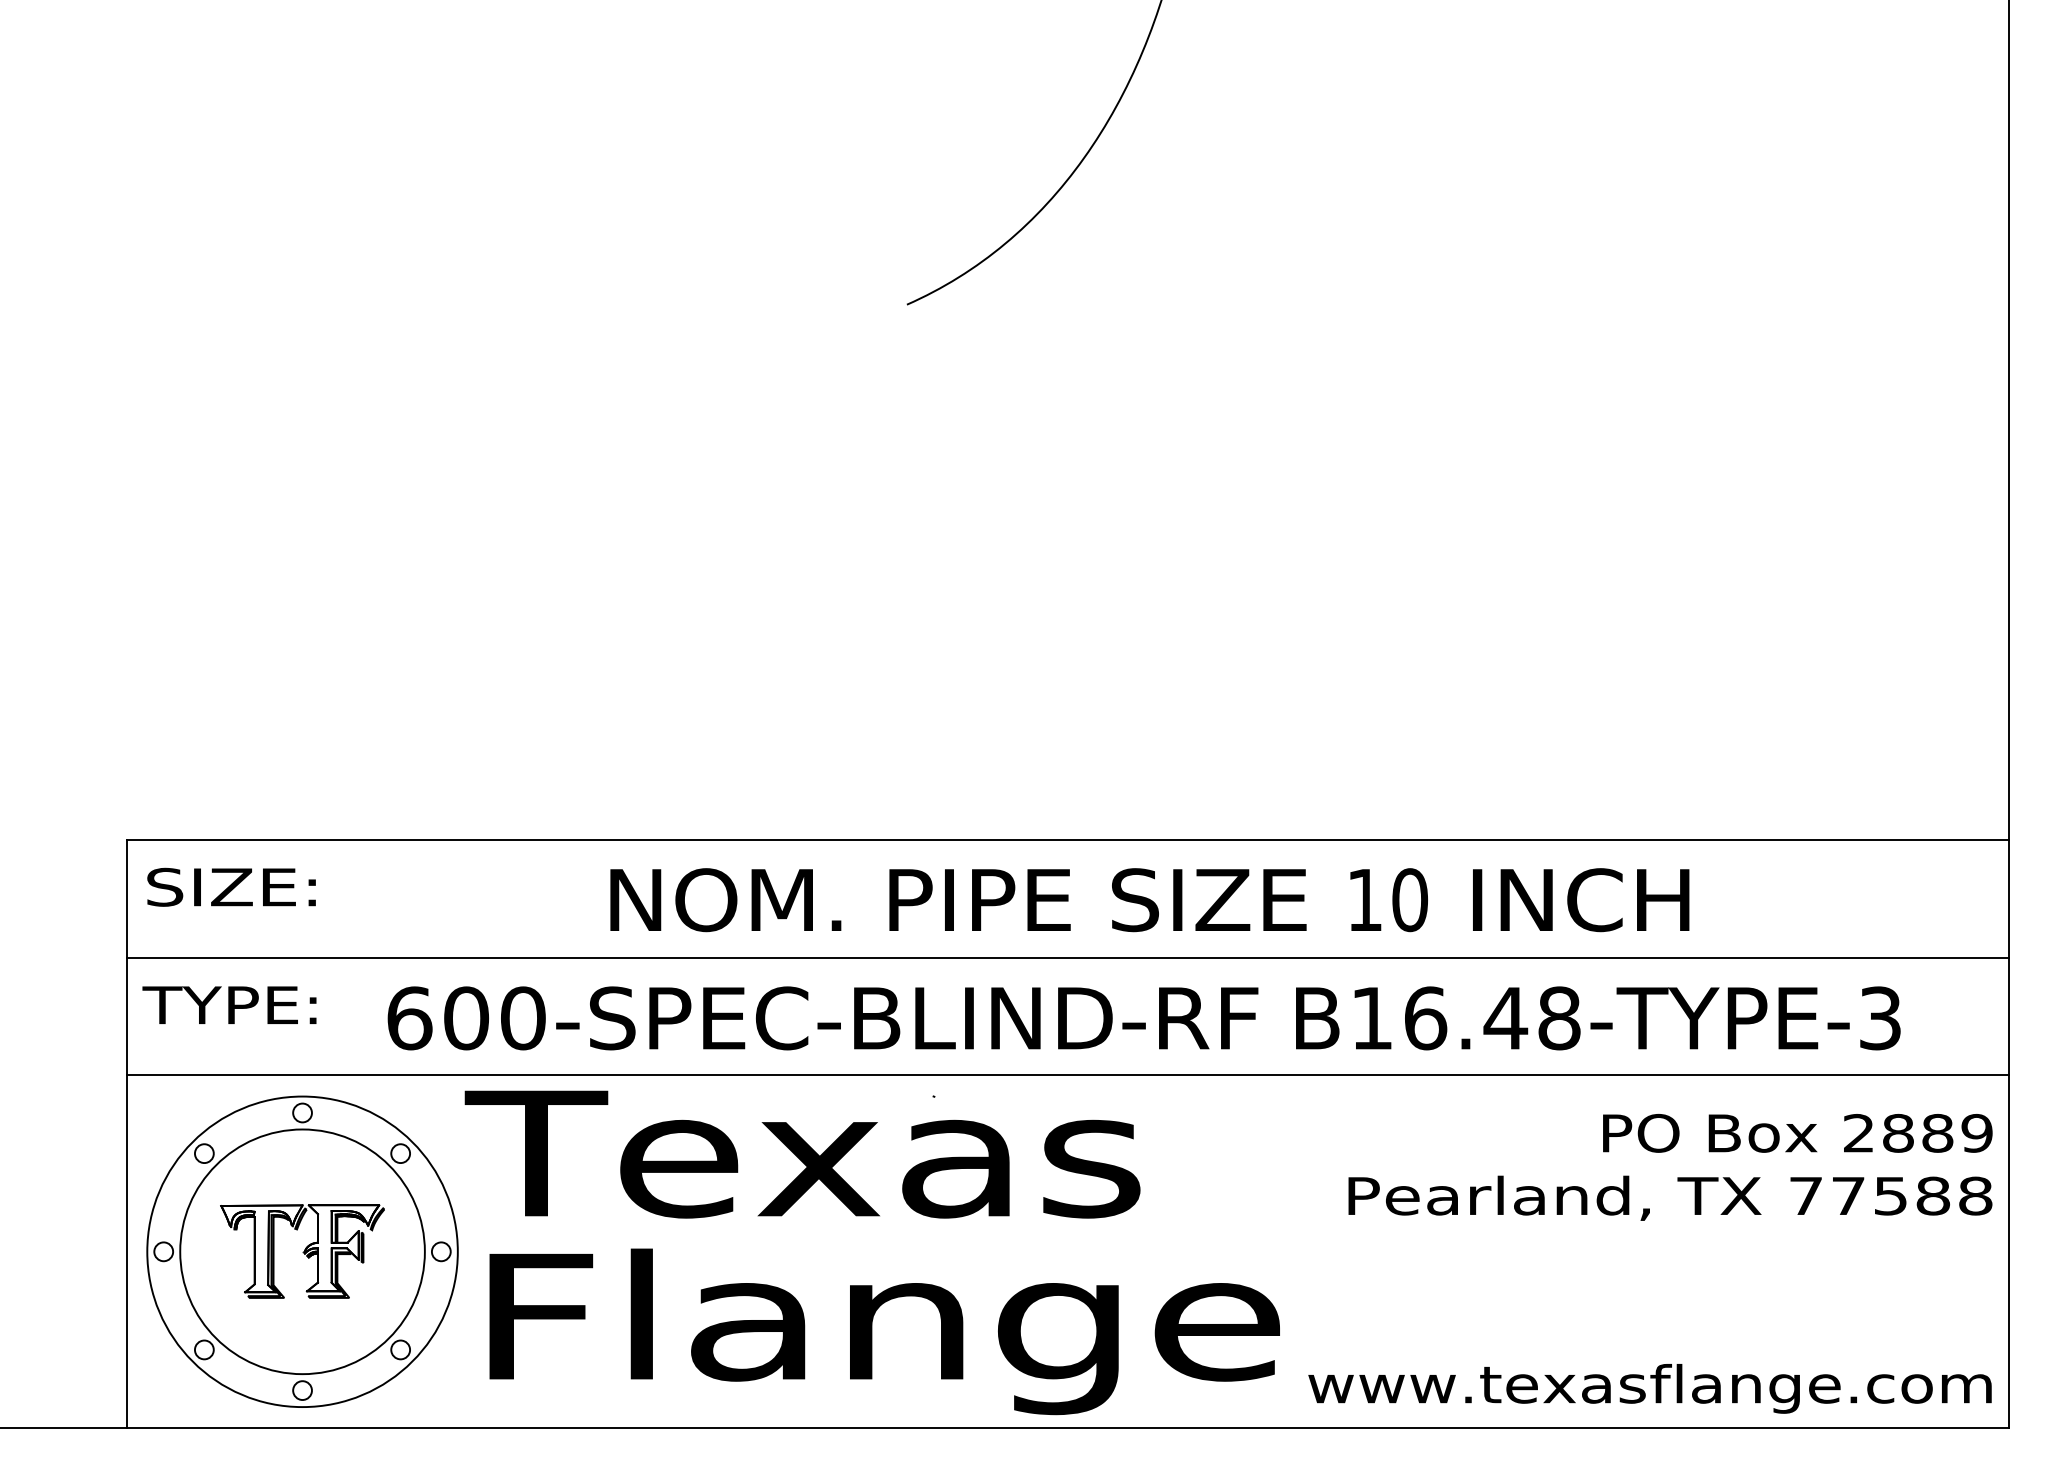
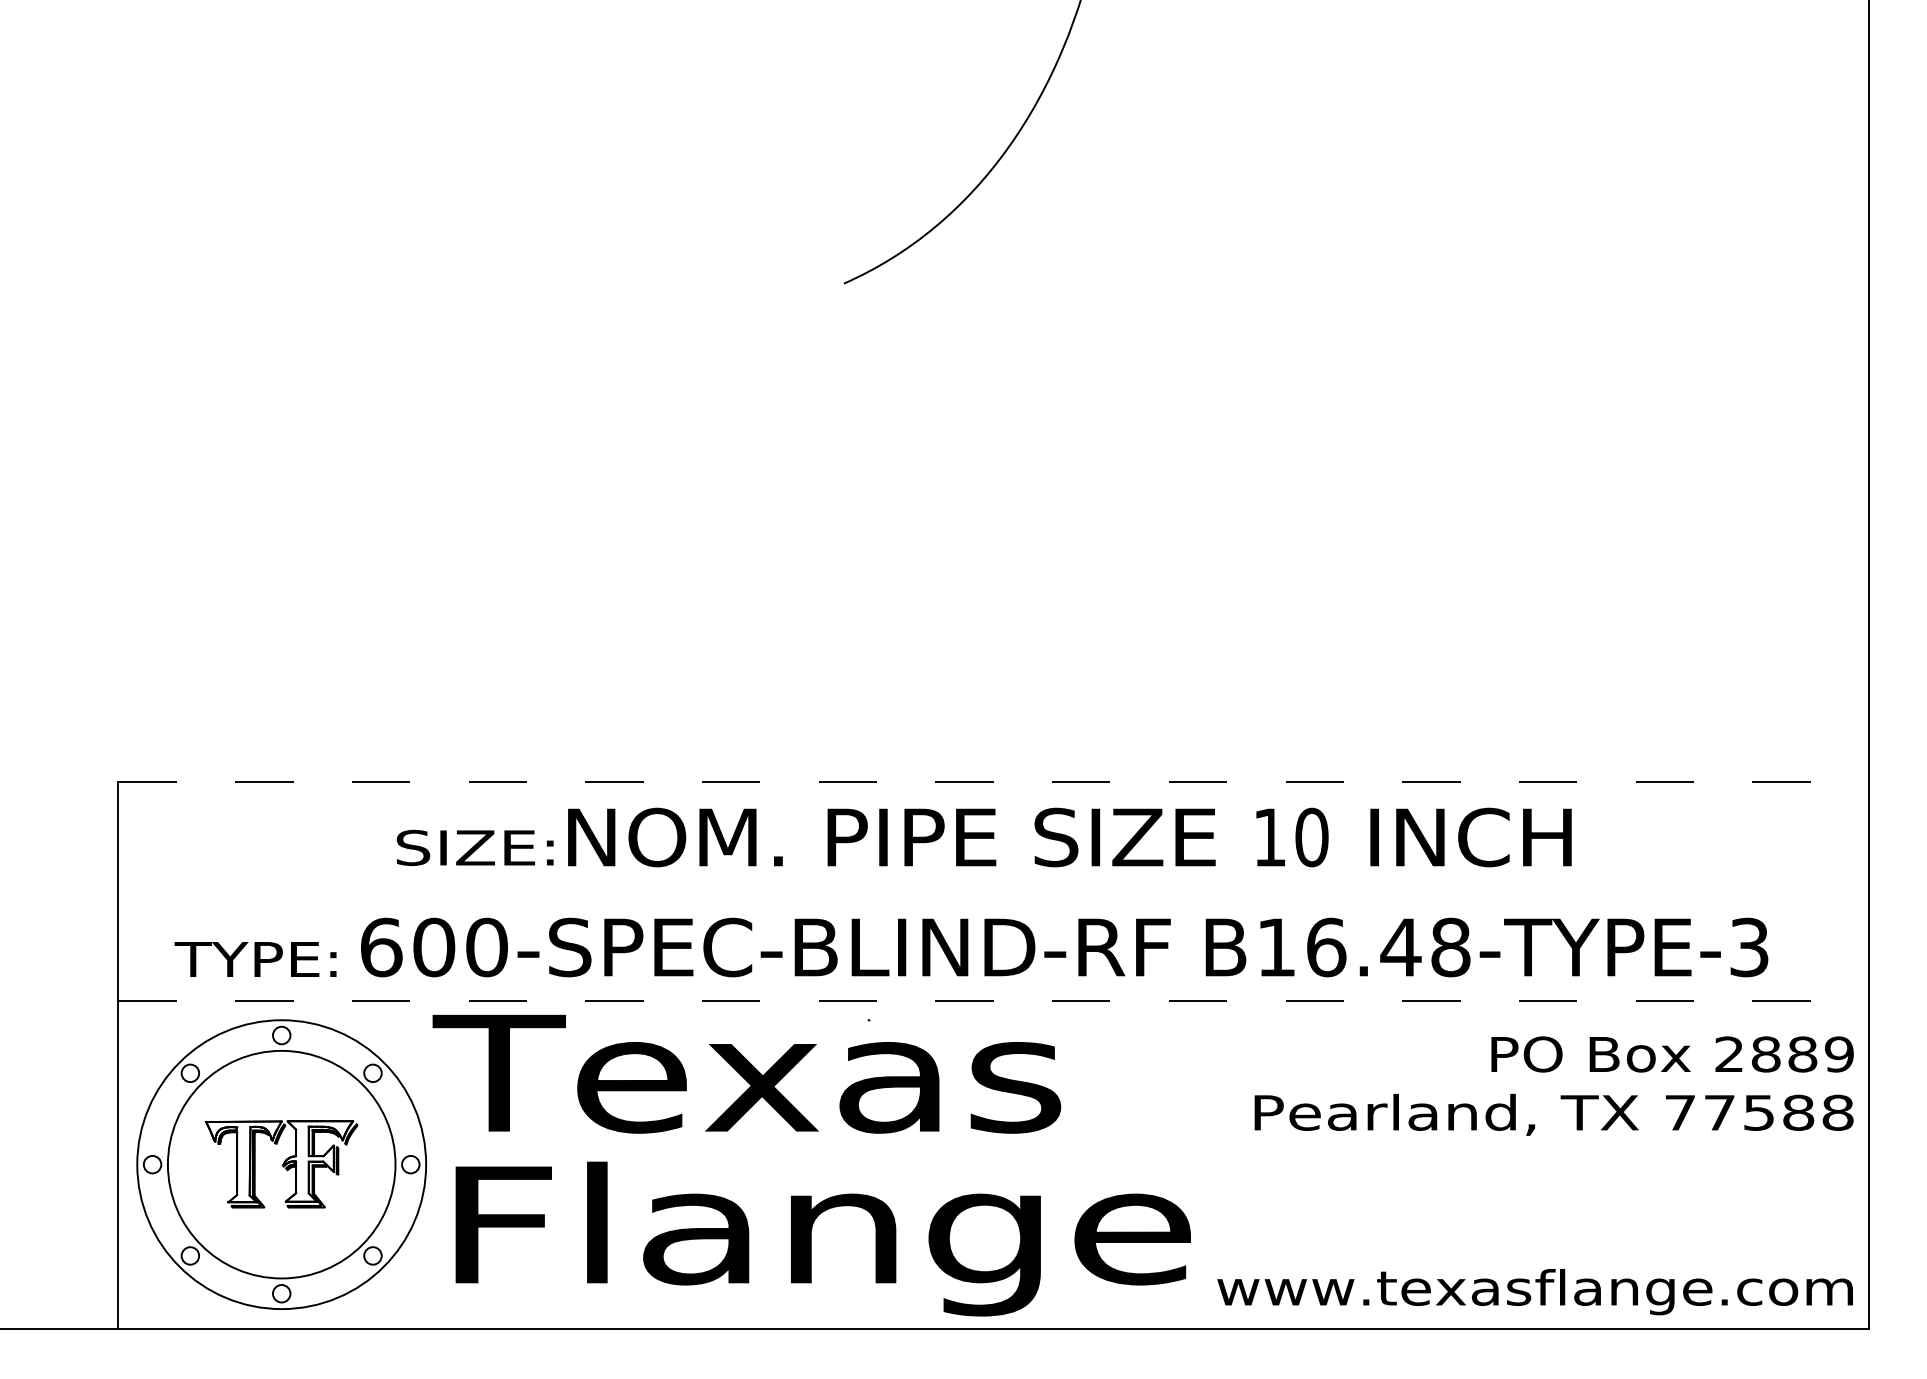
line: (1068, 840) -> (994, 782), solid -> dashed
text: (231, 886) -> (475, 847), moved
line: (1068, 957) -> (994, 890), removed
text: (229, 1004) -> (255, 958), moved
line: (1068, 1075) -> (994, 1000), solid -> dashed

